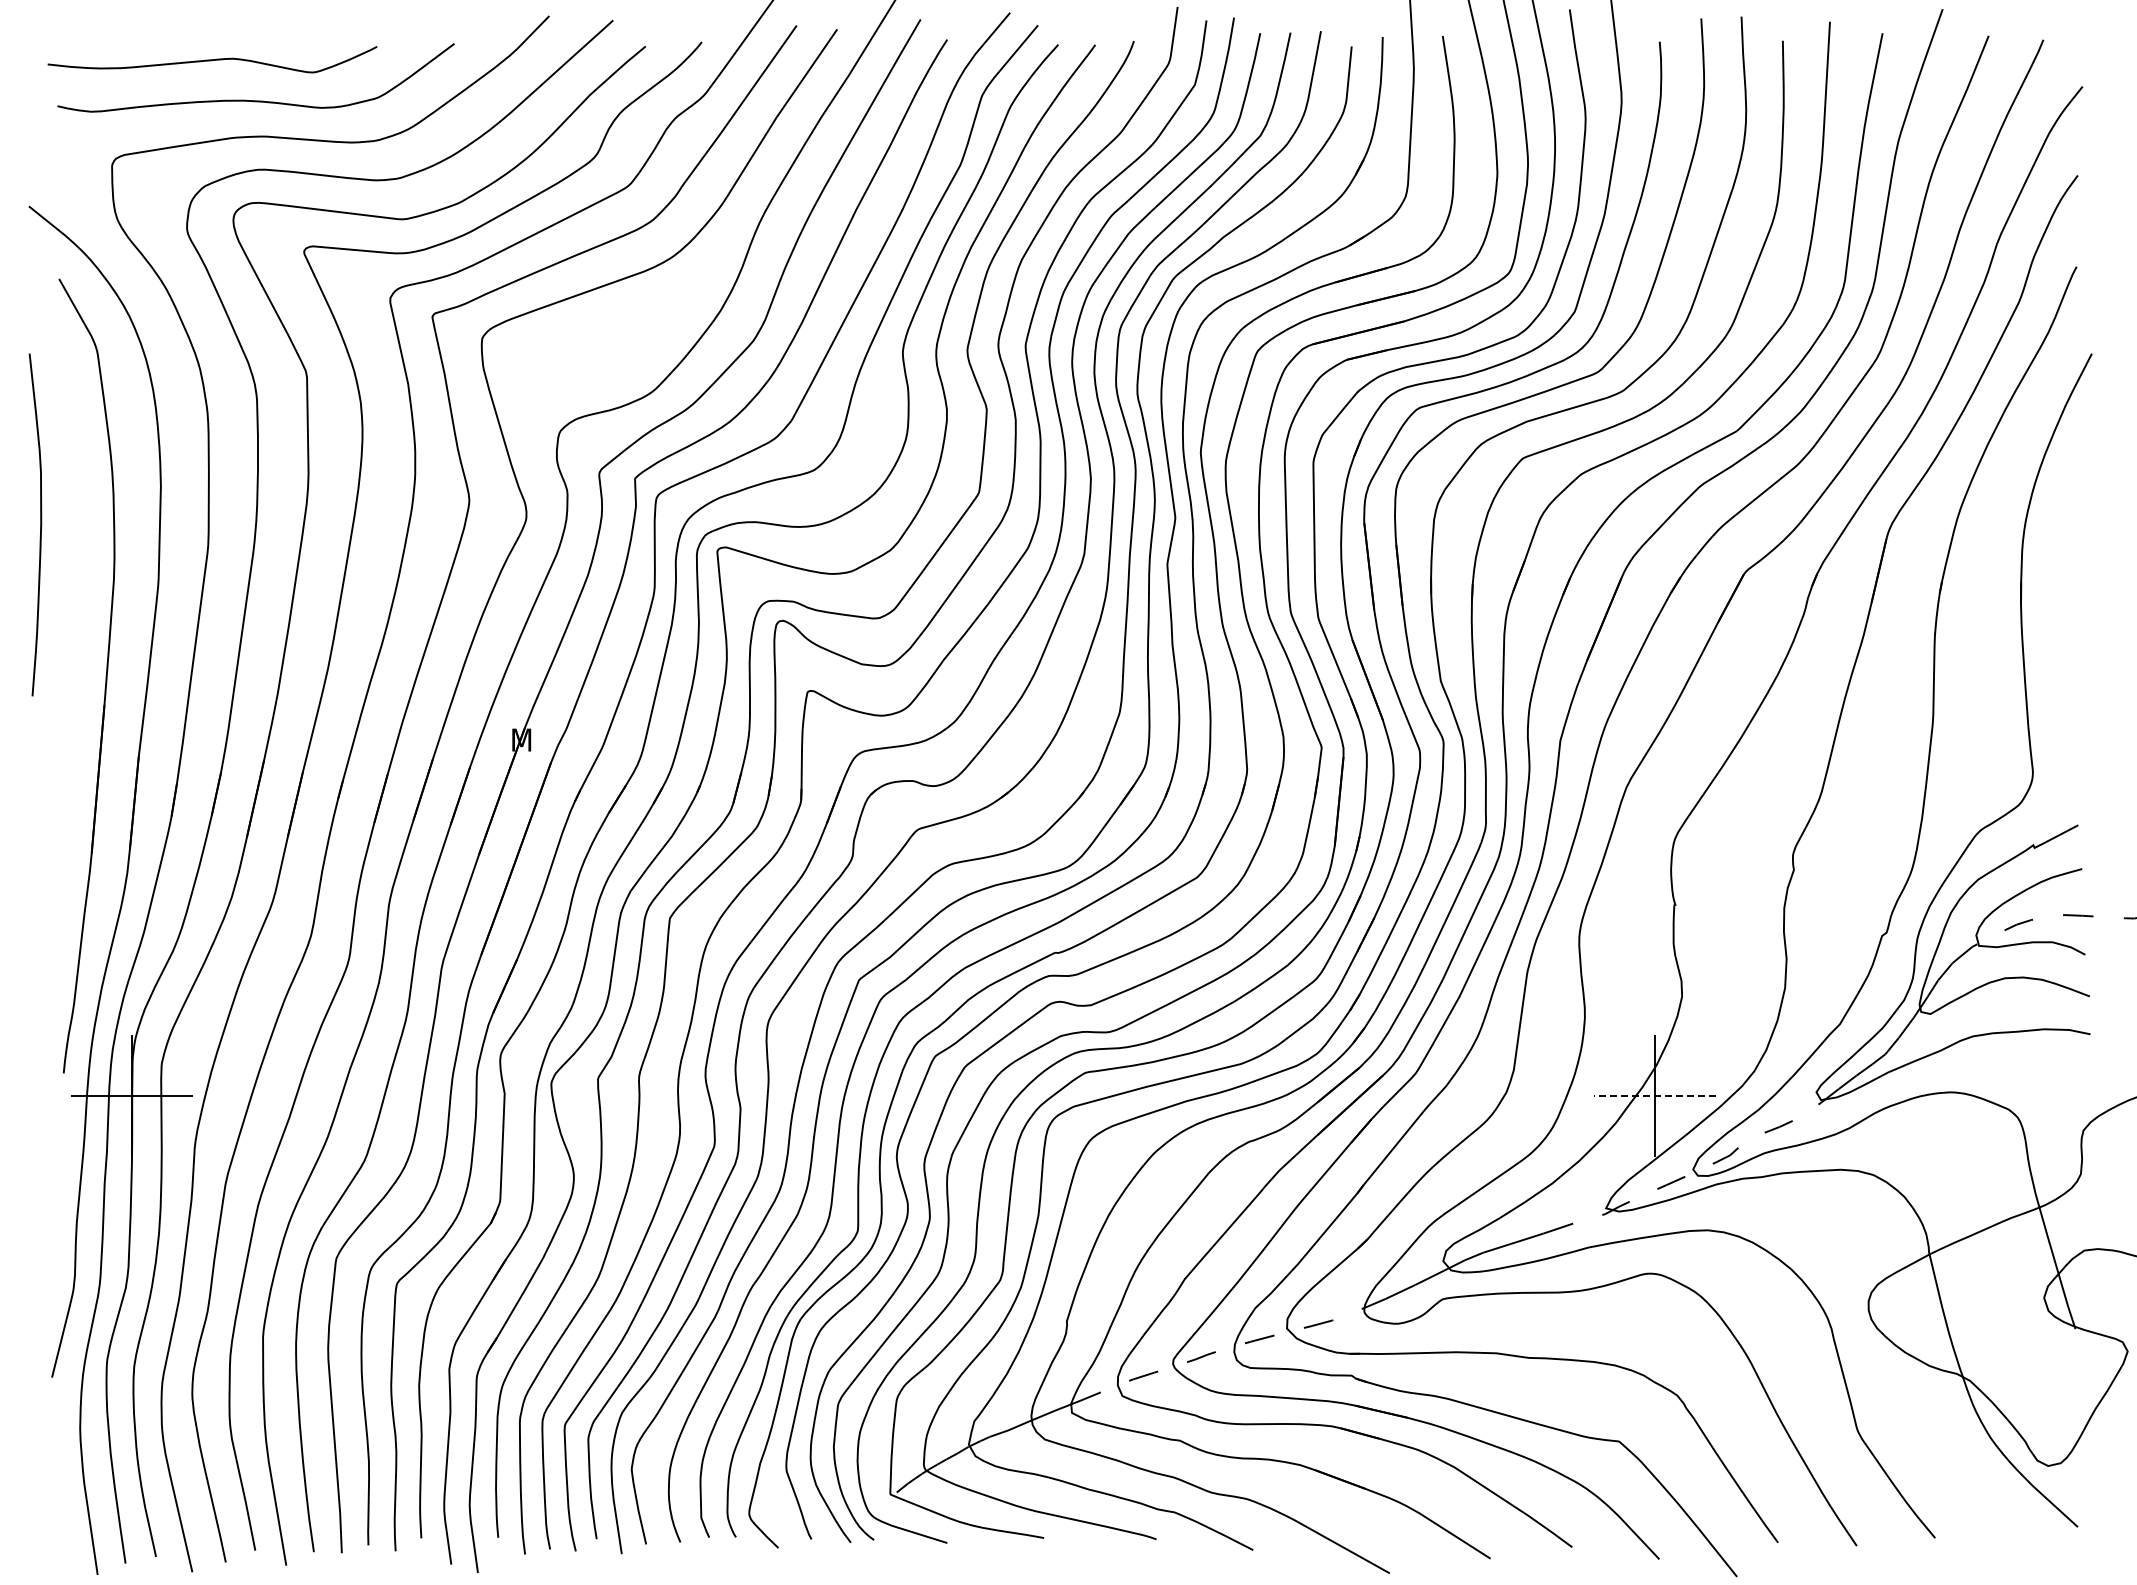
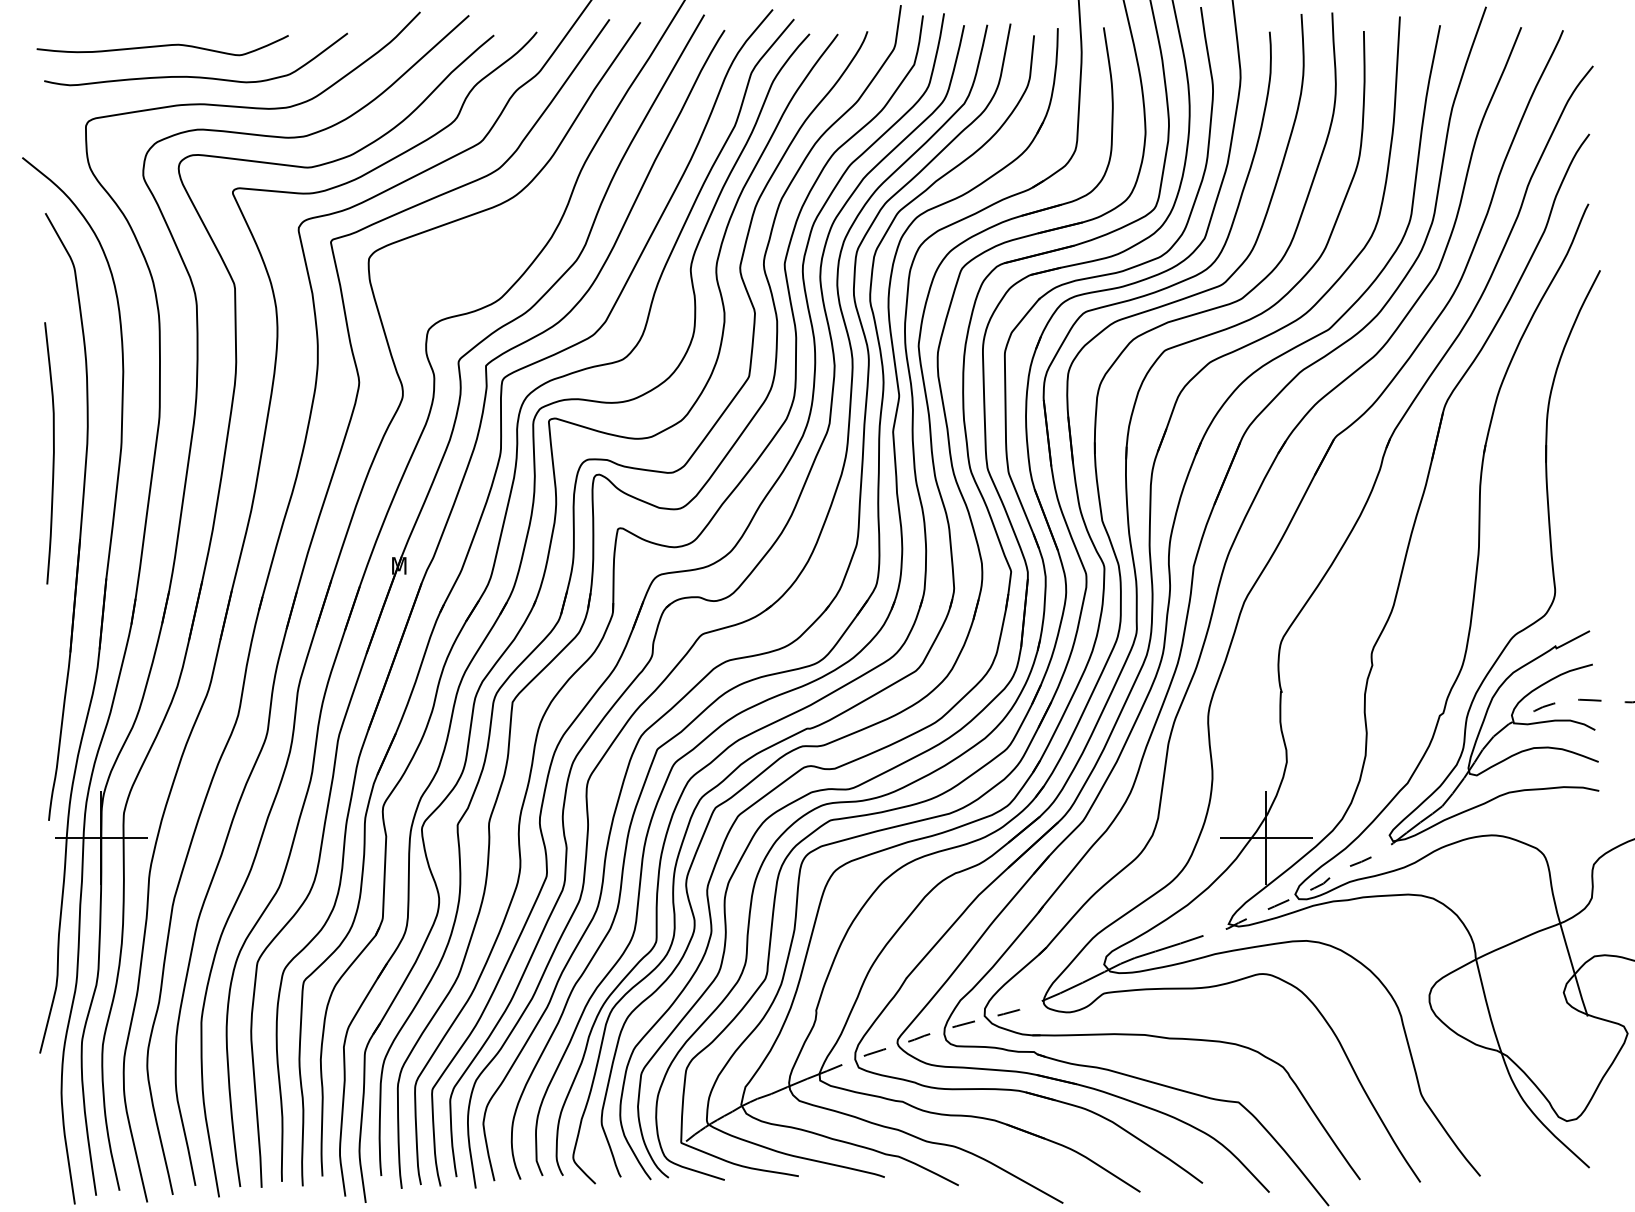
curve: (40, 524) -> (53, 453), moved
line: (1655, 1095) -> (1266, 837), dashed -> solid

